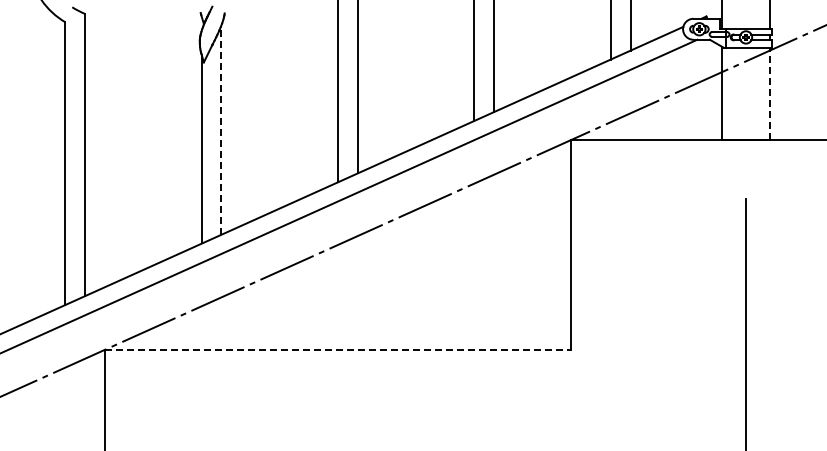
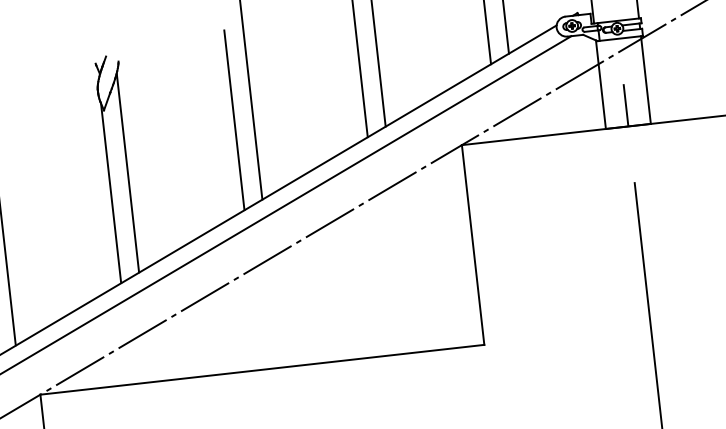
line: (769, 93) -> (645, 79), dashed -> solid
line: (746, 117) -> (626, 104), added
line: (221, 129) -> (127, 172), dashed -> solid
line: (338, 349) -> (262, 369), dashed -> solid

